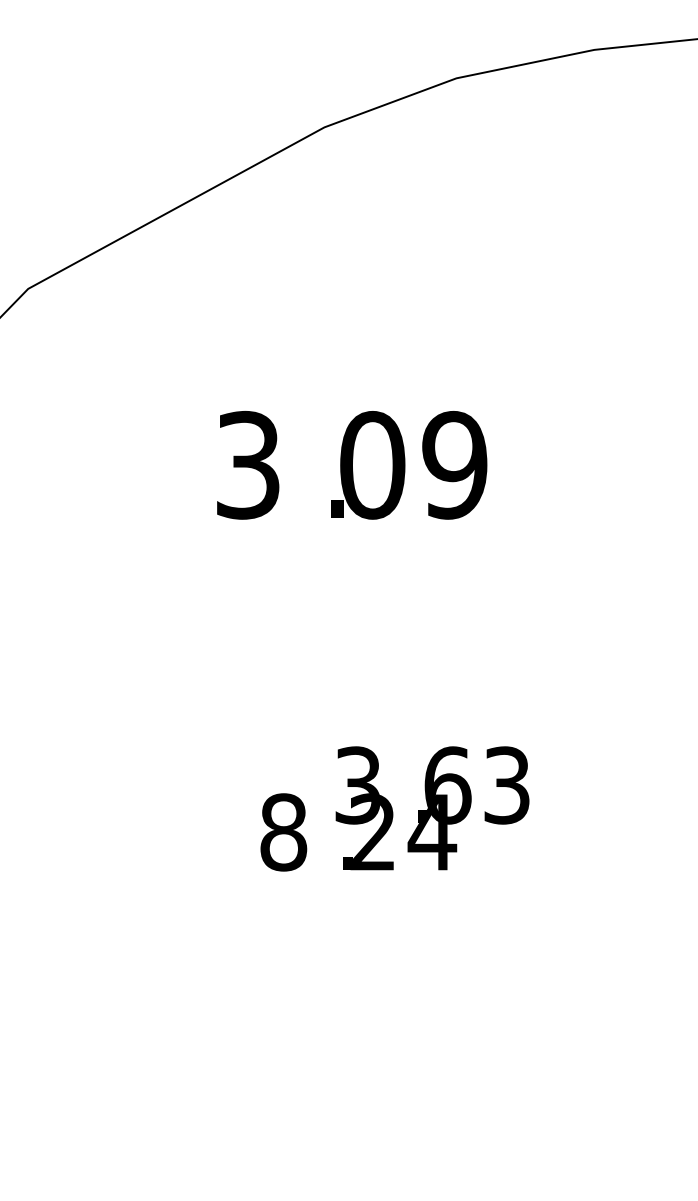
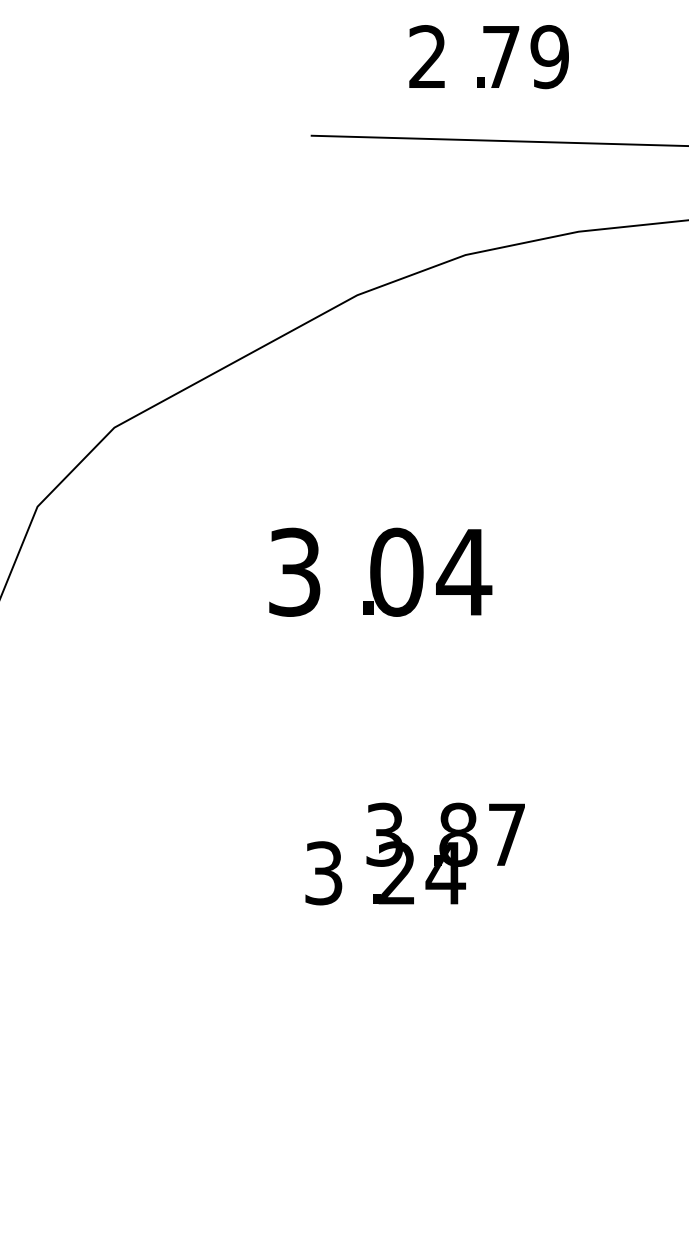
text: (455, 464) -> (464, 571), 09 -> 04
text: (477, 785) -> (482, 834), 63 -> 87
text: (284, 832) -> (324, 873), 8 -> 3

